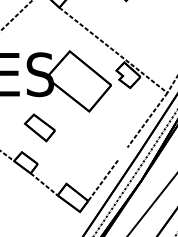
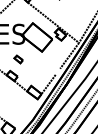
part: (39, 127) -> (18, 59), size x0.6

